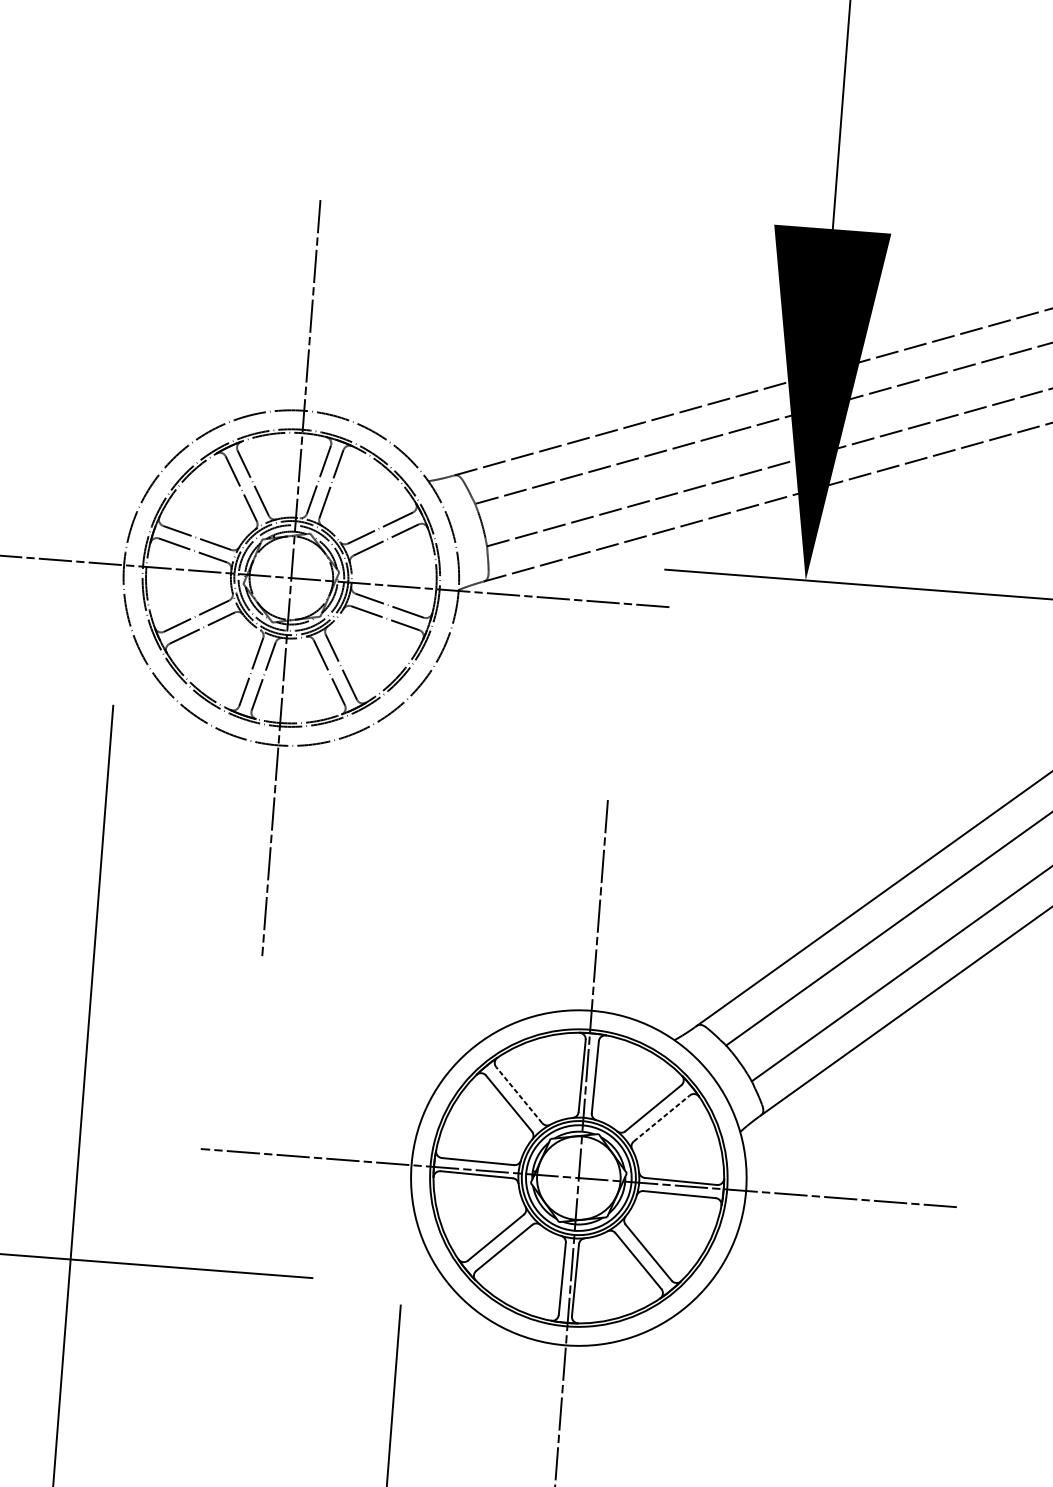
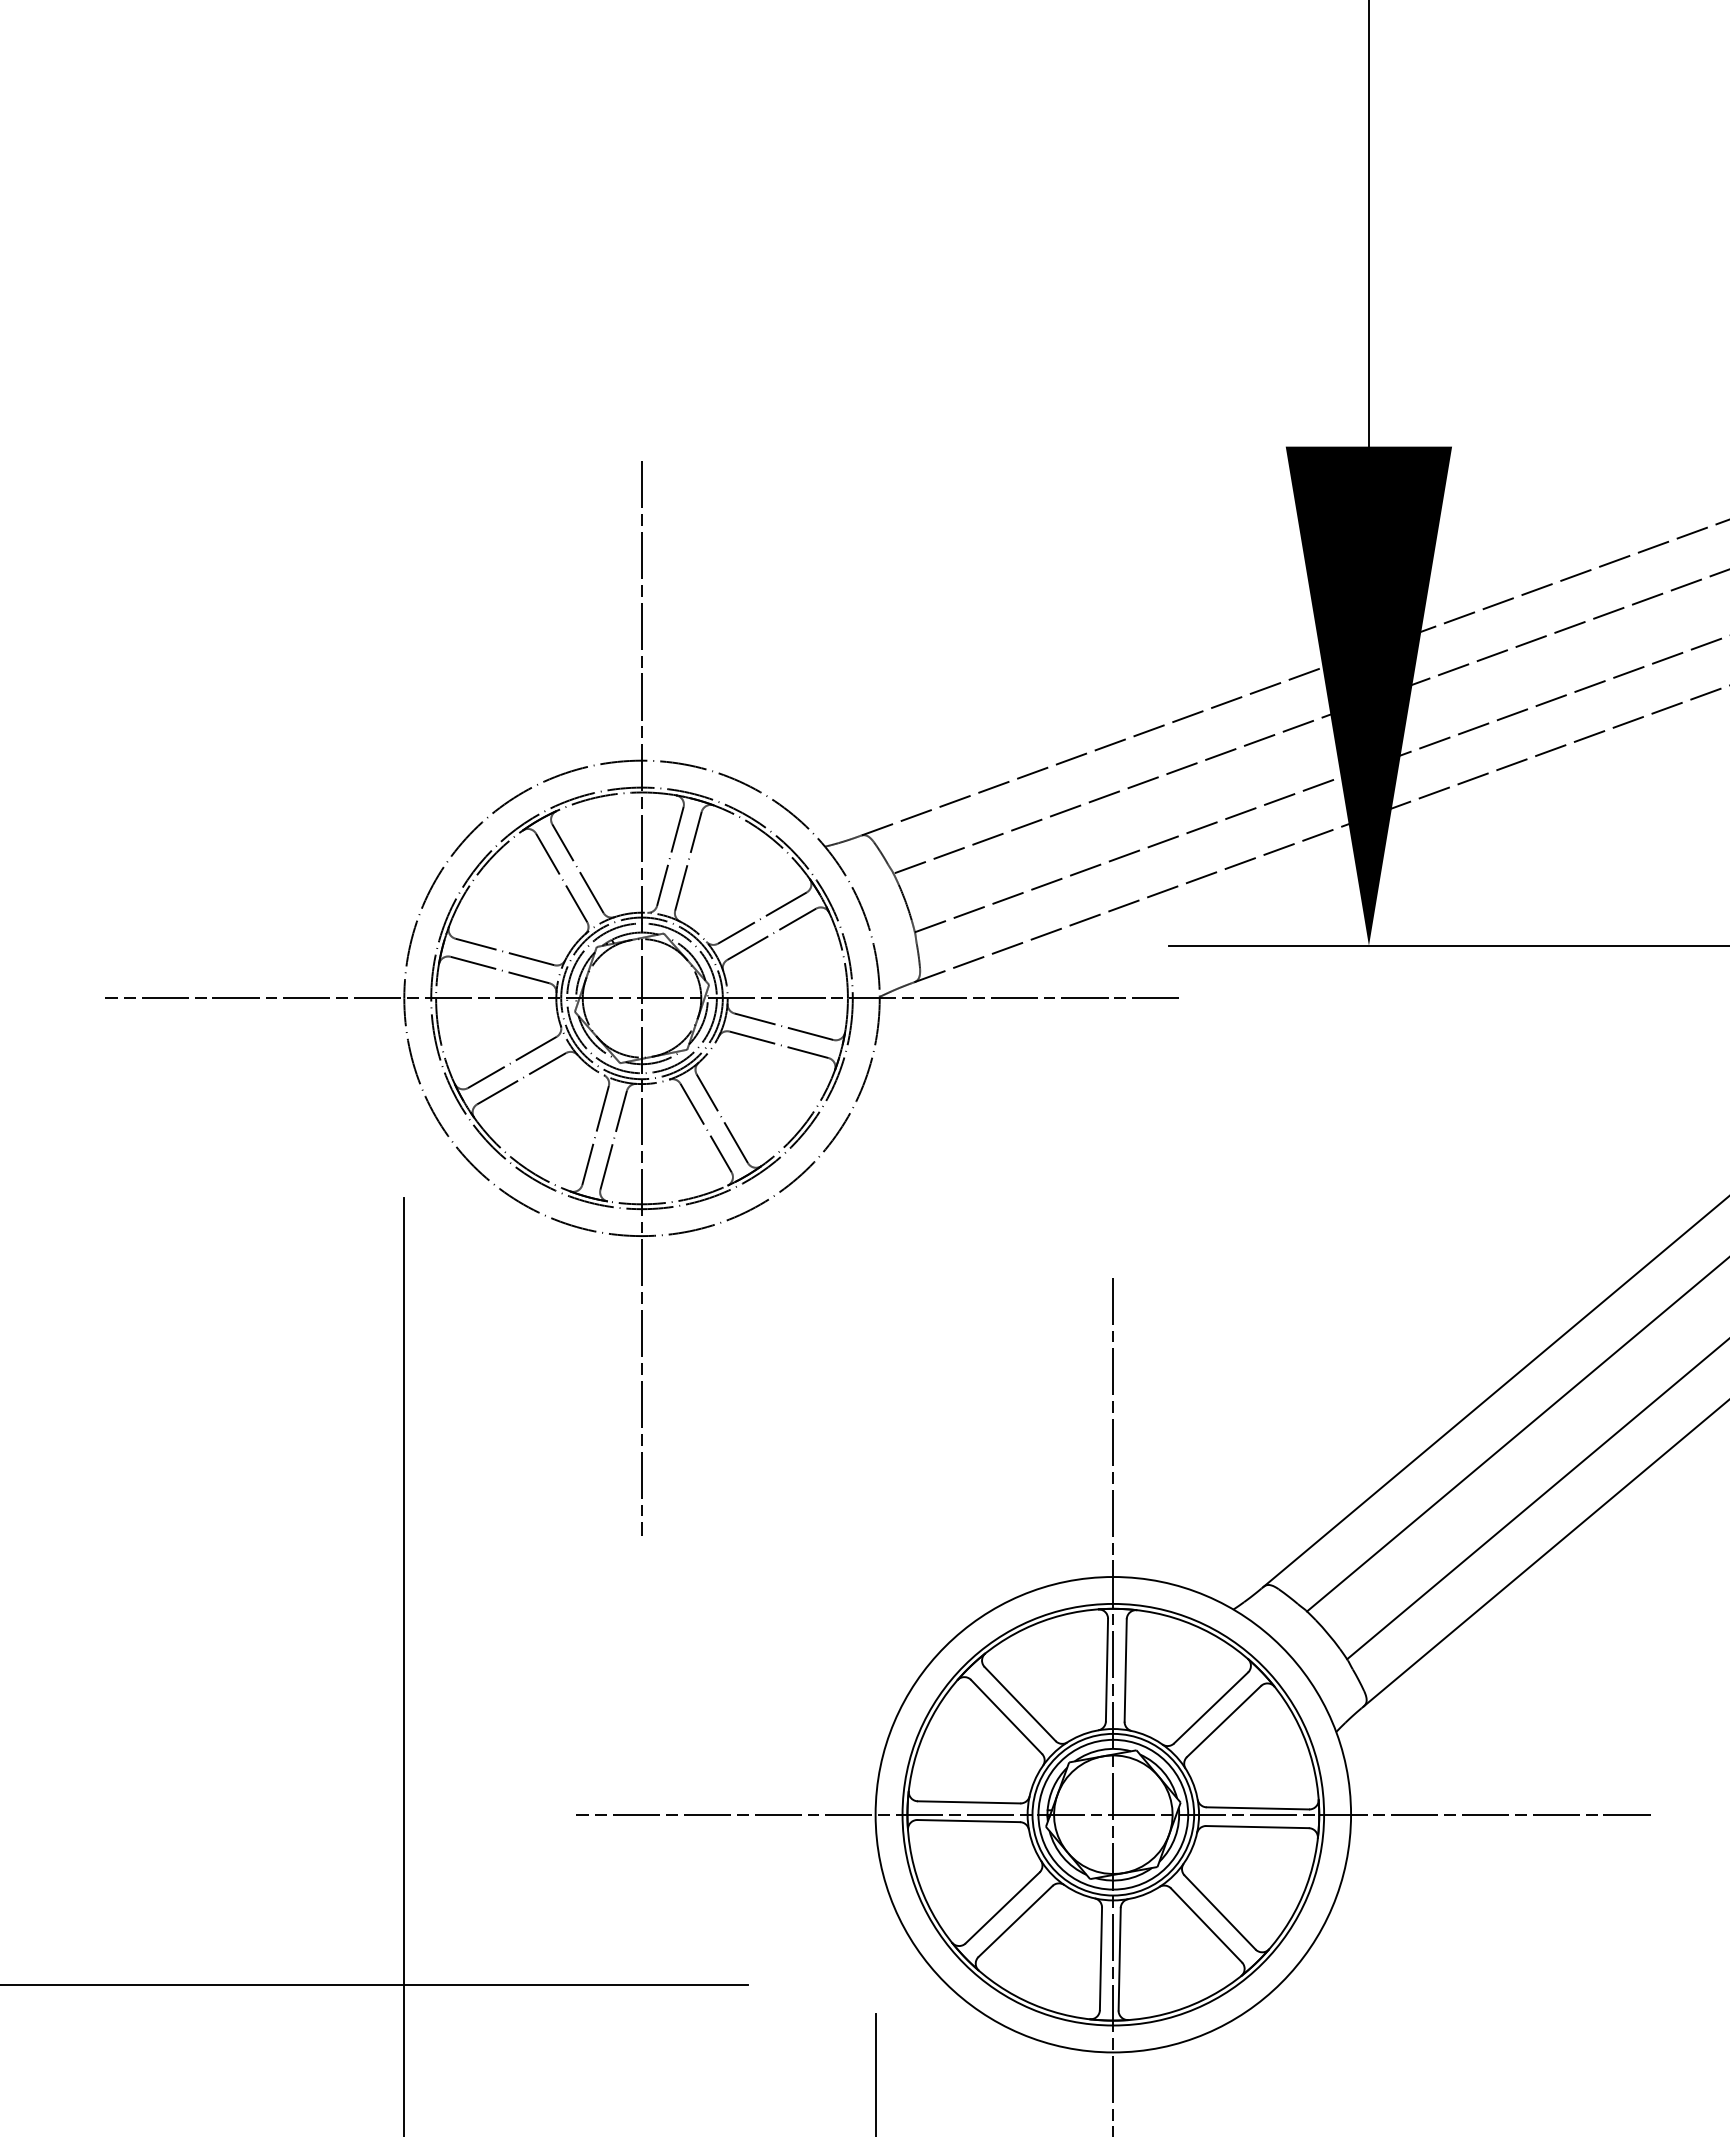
line: (518, 1094) -> (1019, 1703), dashed -> solid
line: (662, 1118) -> (1224, 1721), dashed -> solid

